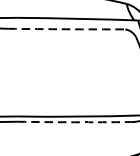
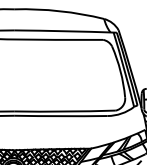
arc: (67, 28) -> (55, 39), dashed -> solid
arc: (74, 122) -> (61, 116), dashed -> solid

